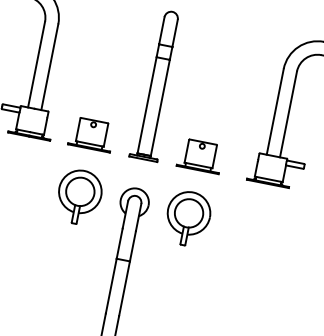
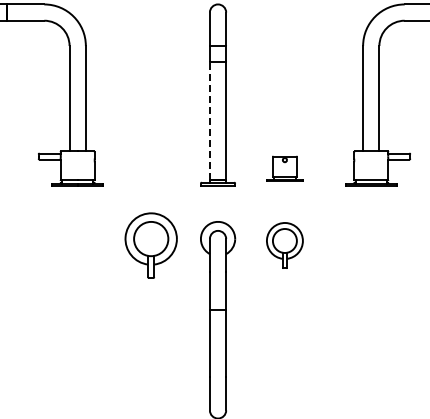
line: (146, 104) -> (209, 120), solid -> dashed
part: (91, 134) -> (151, 168), removed
part: (200, 155) -> (284, 168), size x0.7
part: (187, 218) -> (284, 245), size x0.7

